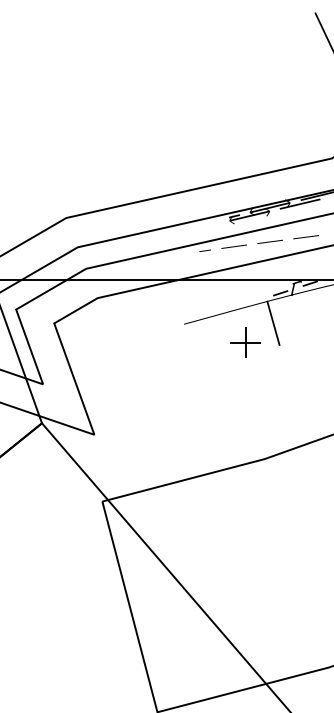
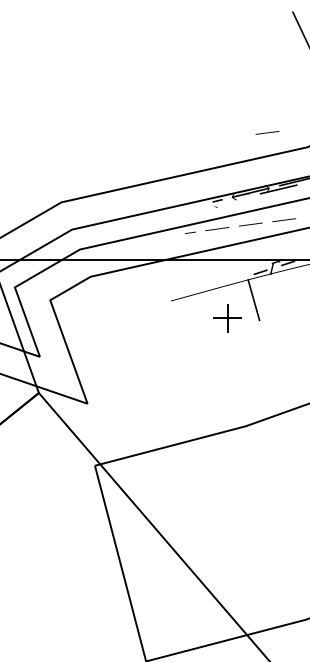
line: (287, 143) -> (266, 133), added
fill: (249, 215) -> (231, 200), removed

